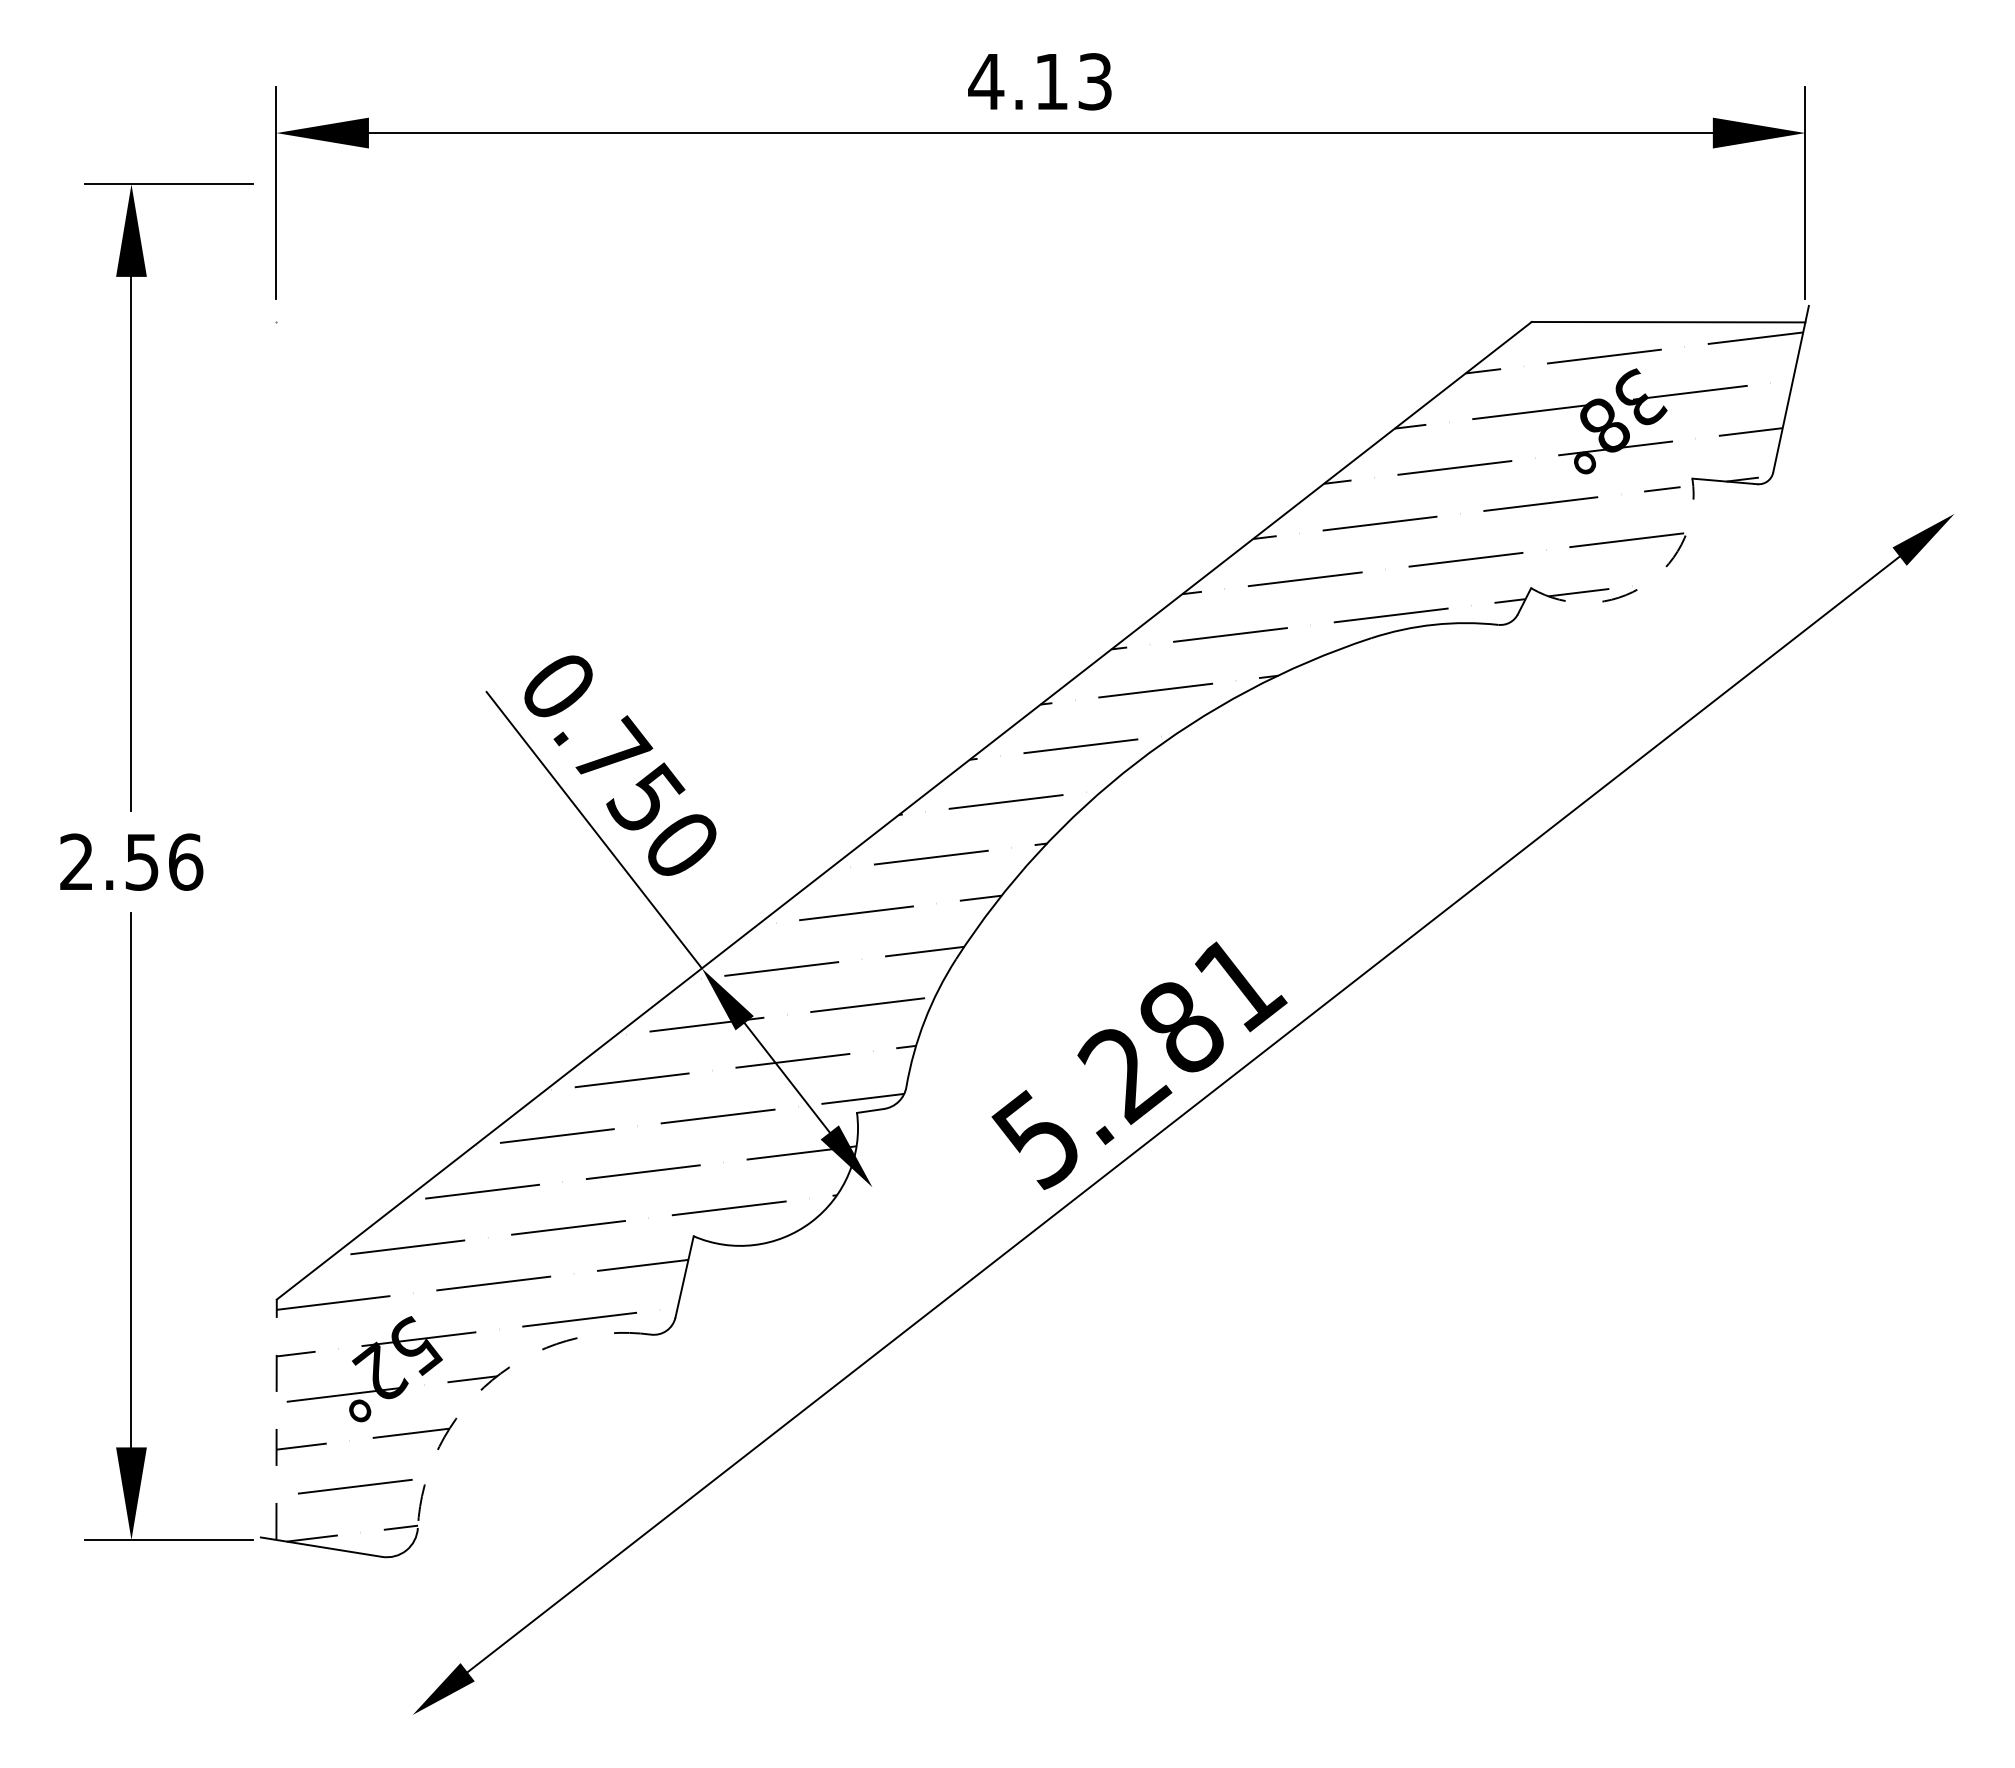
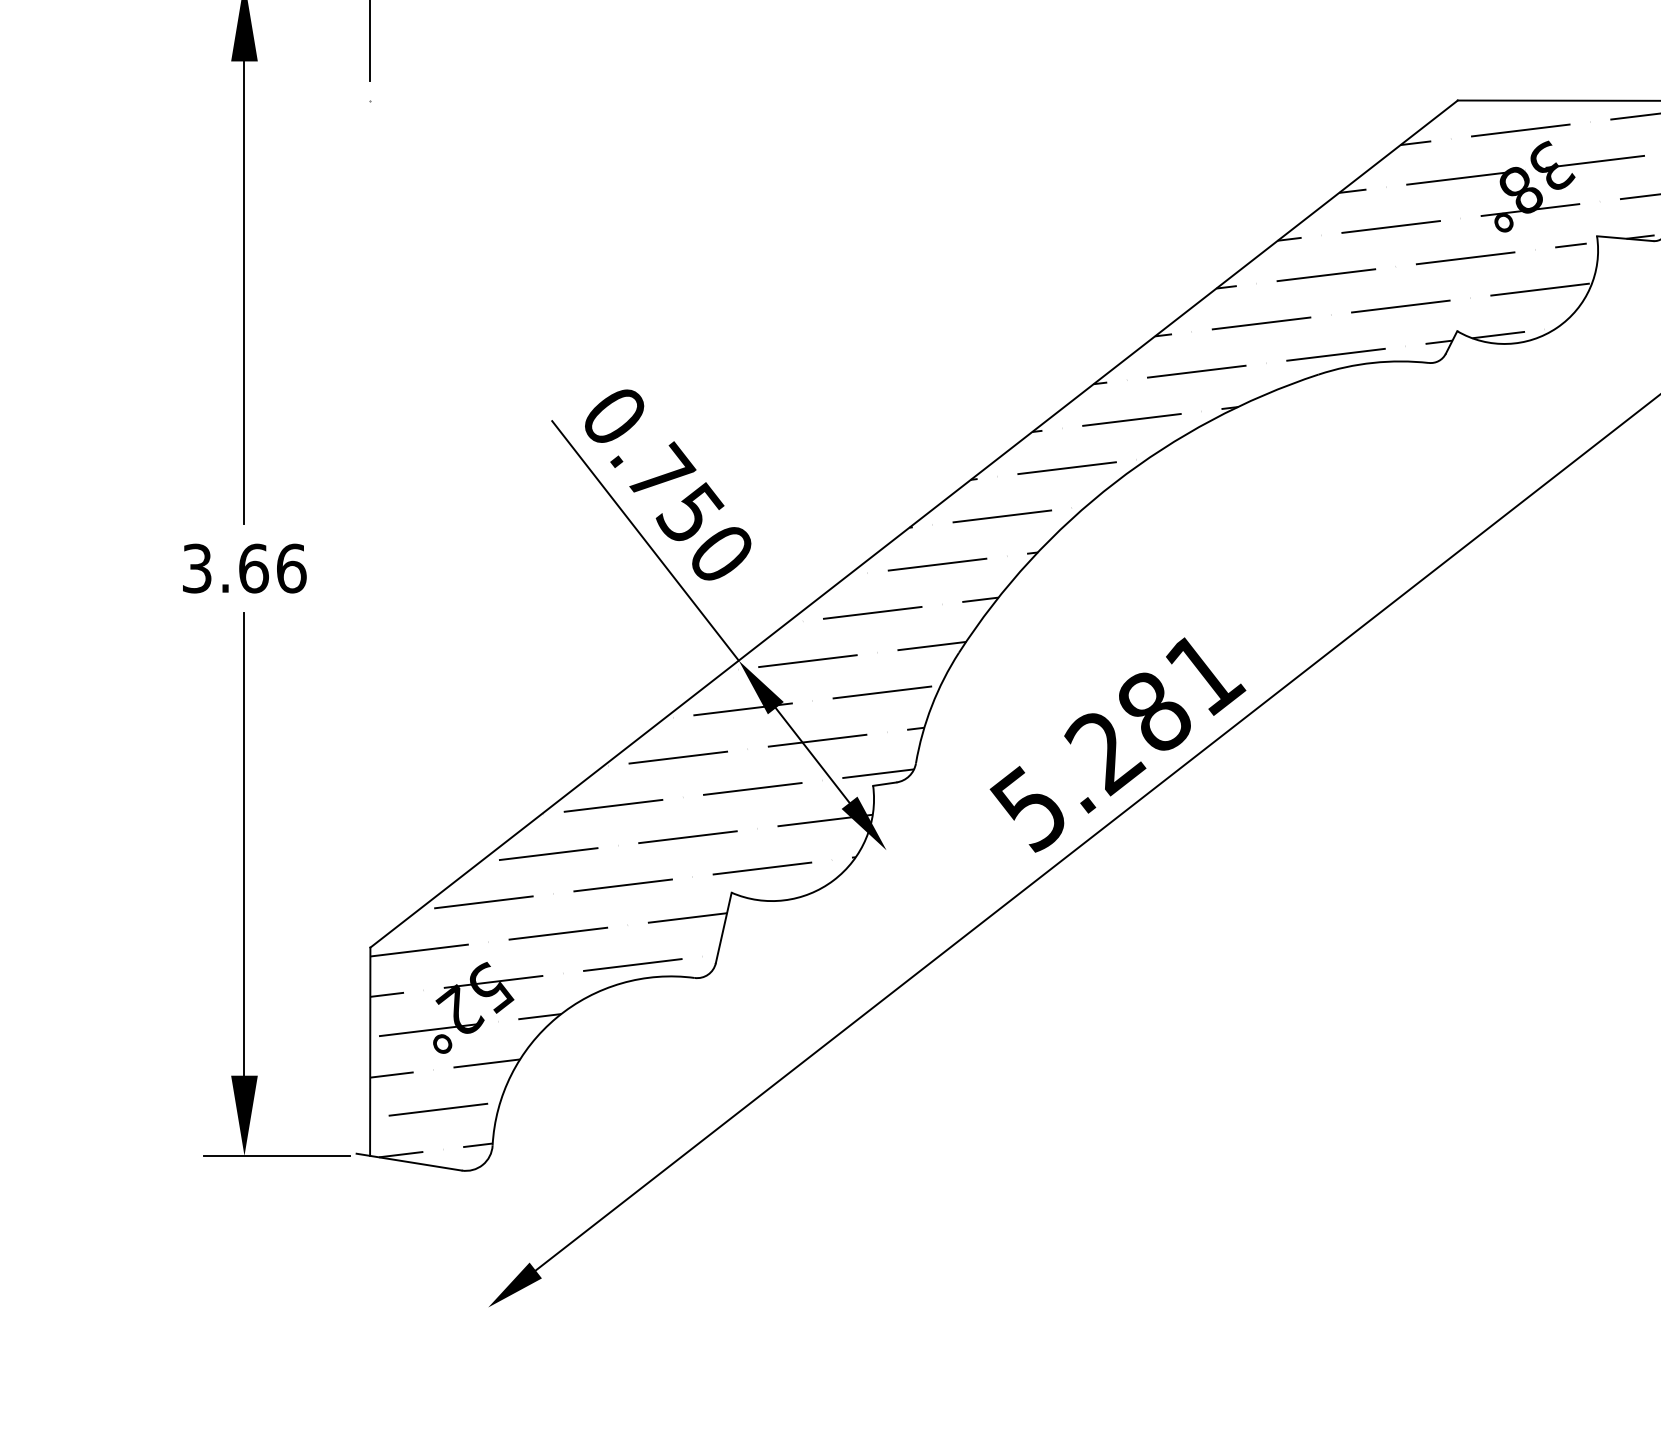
arc: (1646, 584) -> (1557, 327), dashed -> solid
text: (109, 861) -> (225, 568), 2.56 -> 3.66
arc: (492, 1380) -> (557, 1017), dashed -> solid
line: (276, 1419) -> (370, 1051), dashed -> solid

